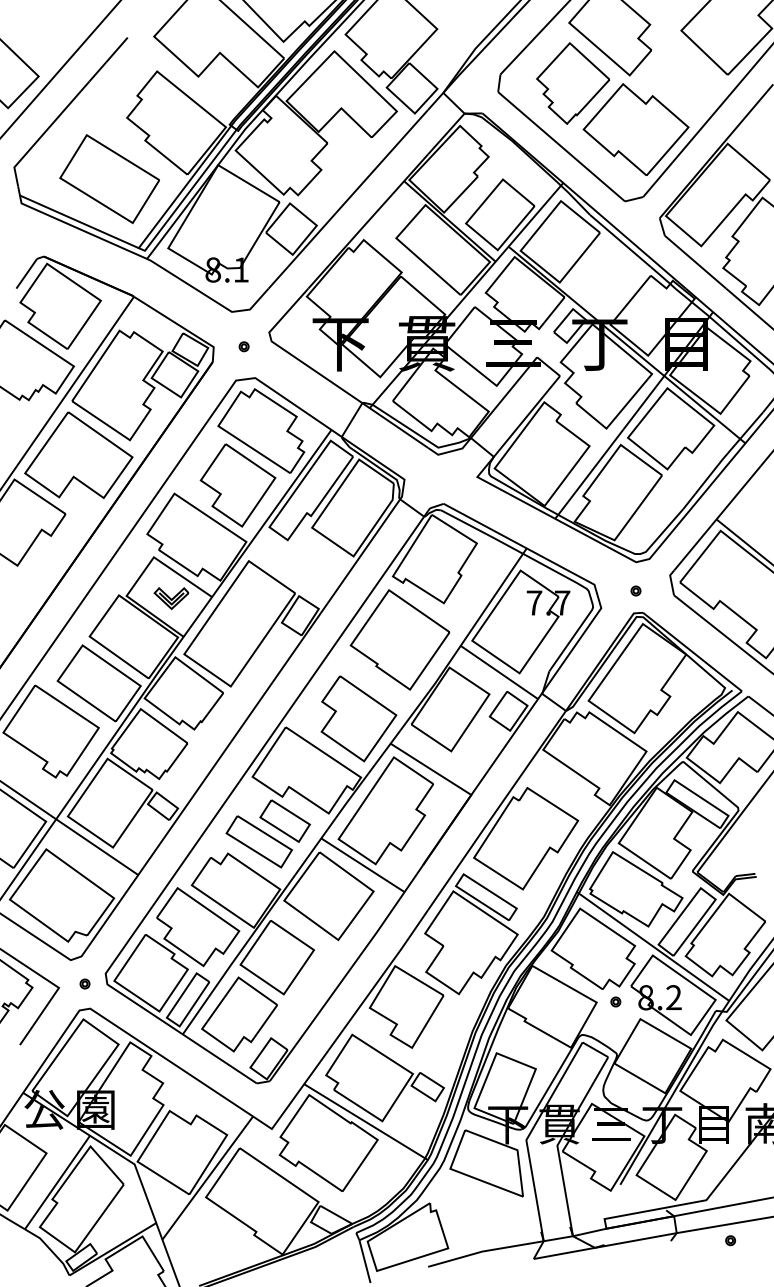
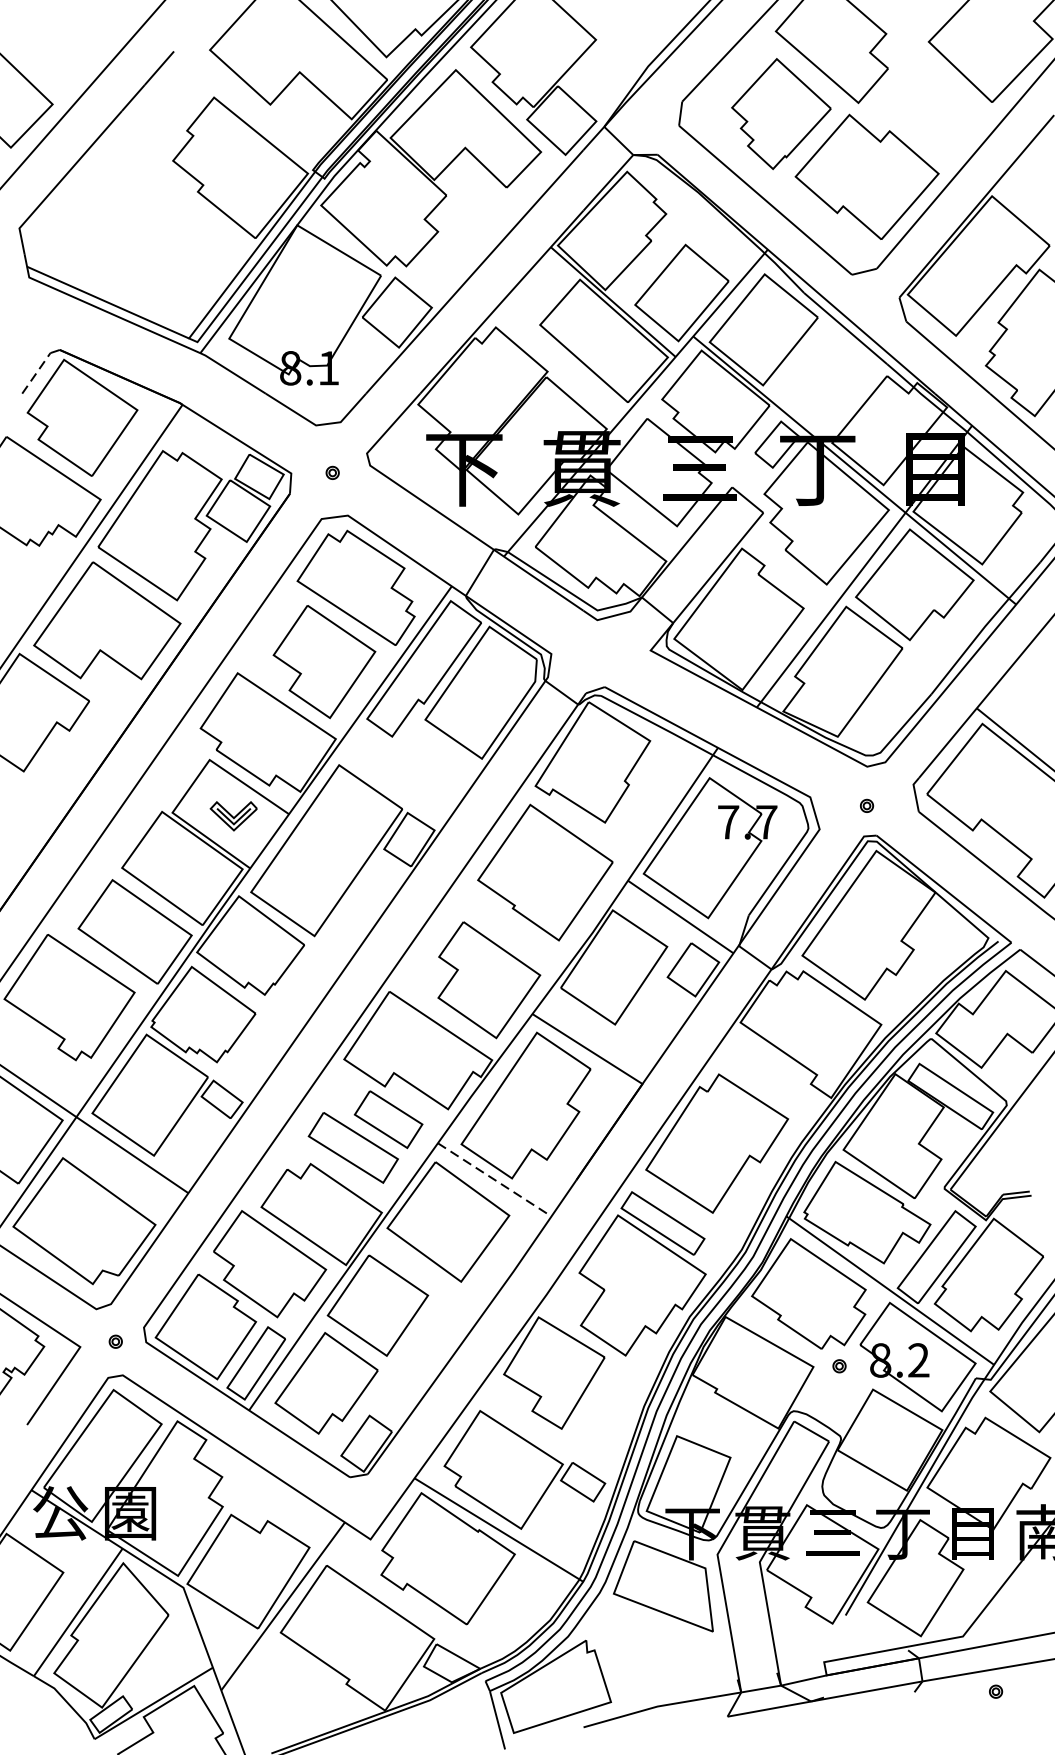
part: (109, 178) -> (149, 243), removed
line: (27, 273) -> (37, 373), solid -> dashed
line: (363, 865) -> (495, 1180), solid -> dashed

